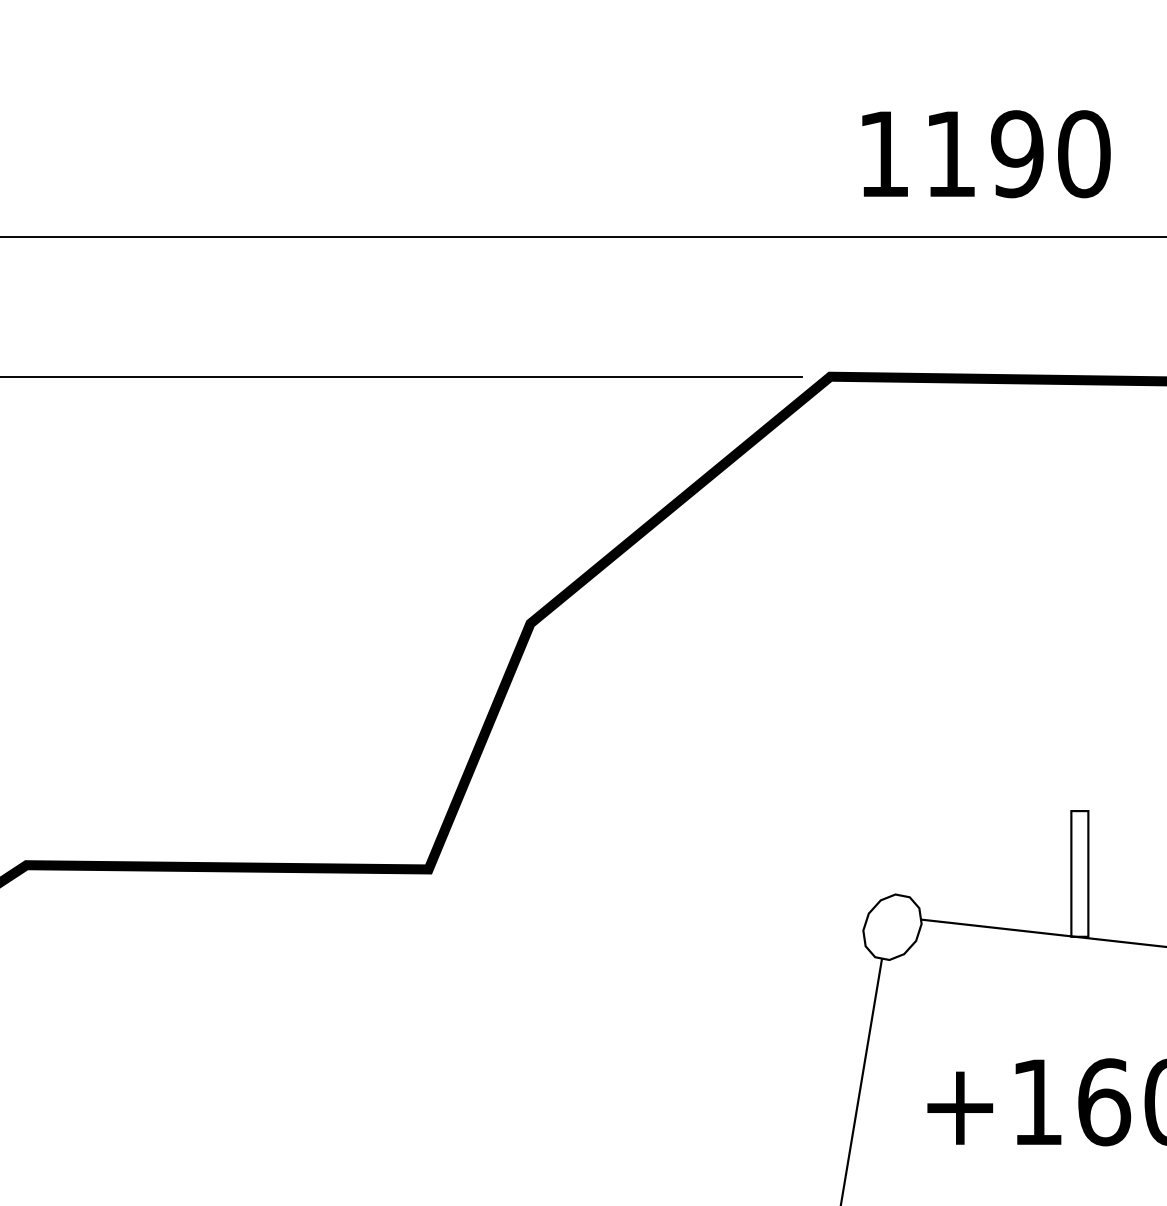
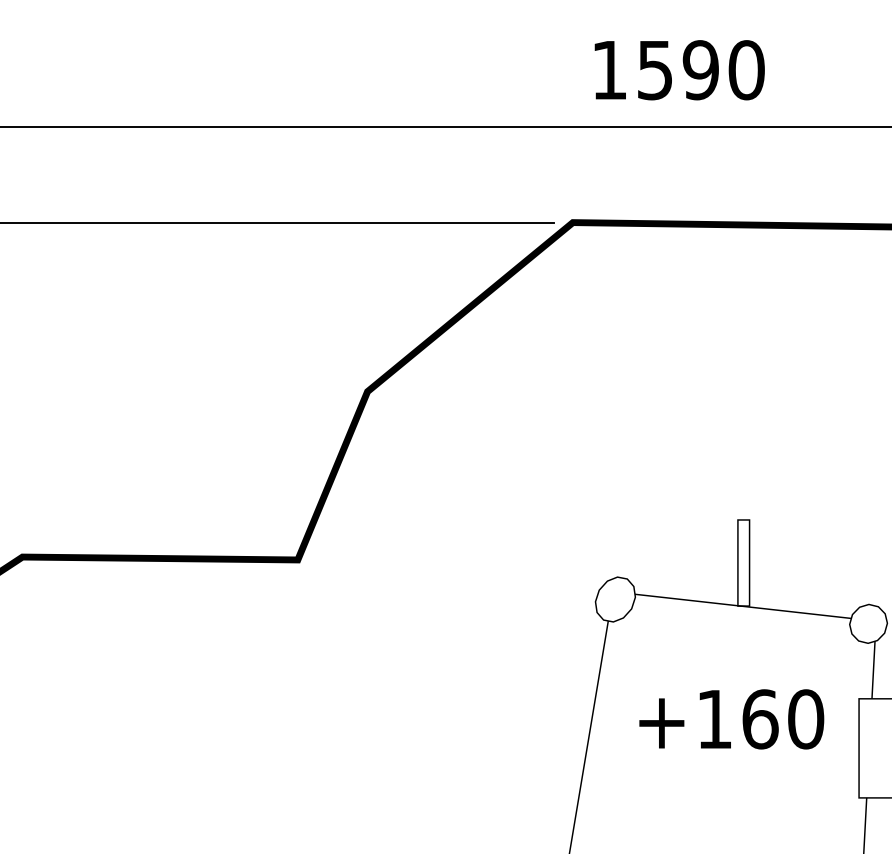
text: (949, 154) -> (654, 70), 1190 -> 1590

